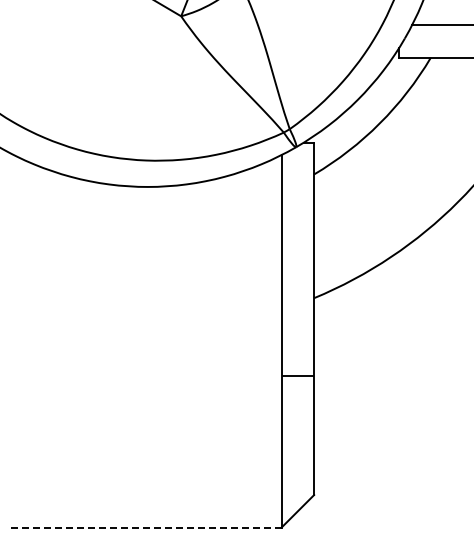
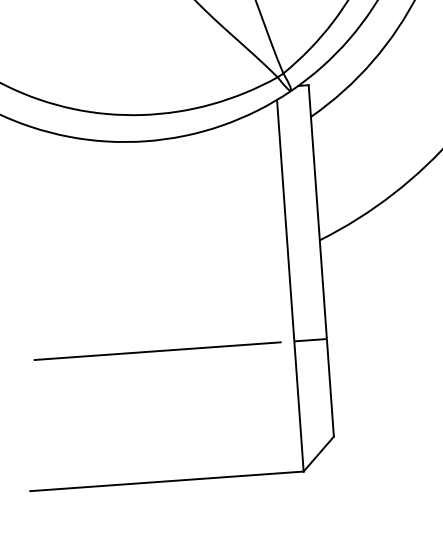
line: (297, 376) -> (310, 340), moved
line: (144, 397) -> (157, 351), added
line: (143, 527) -> (165, 481), dashed -> solid

